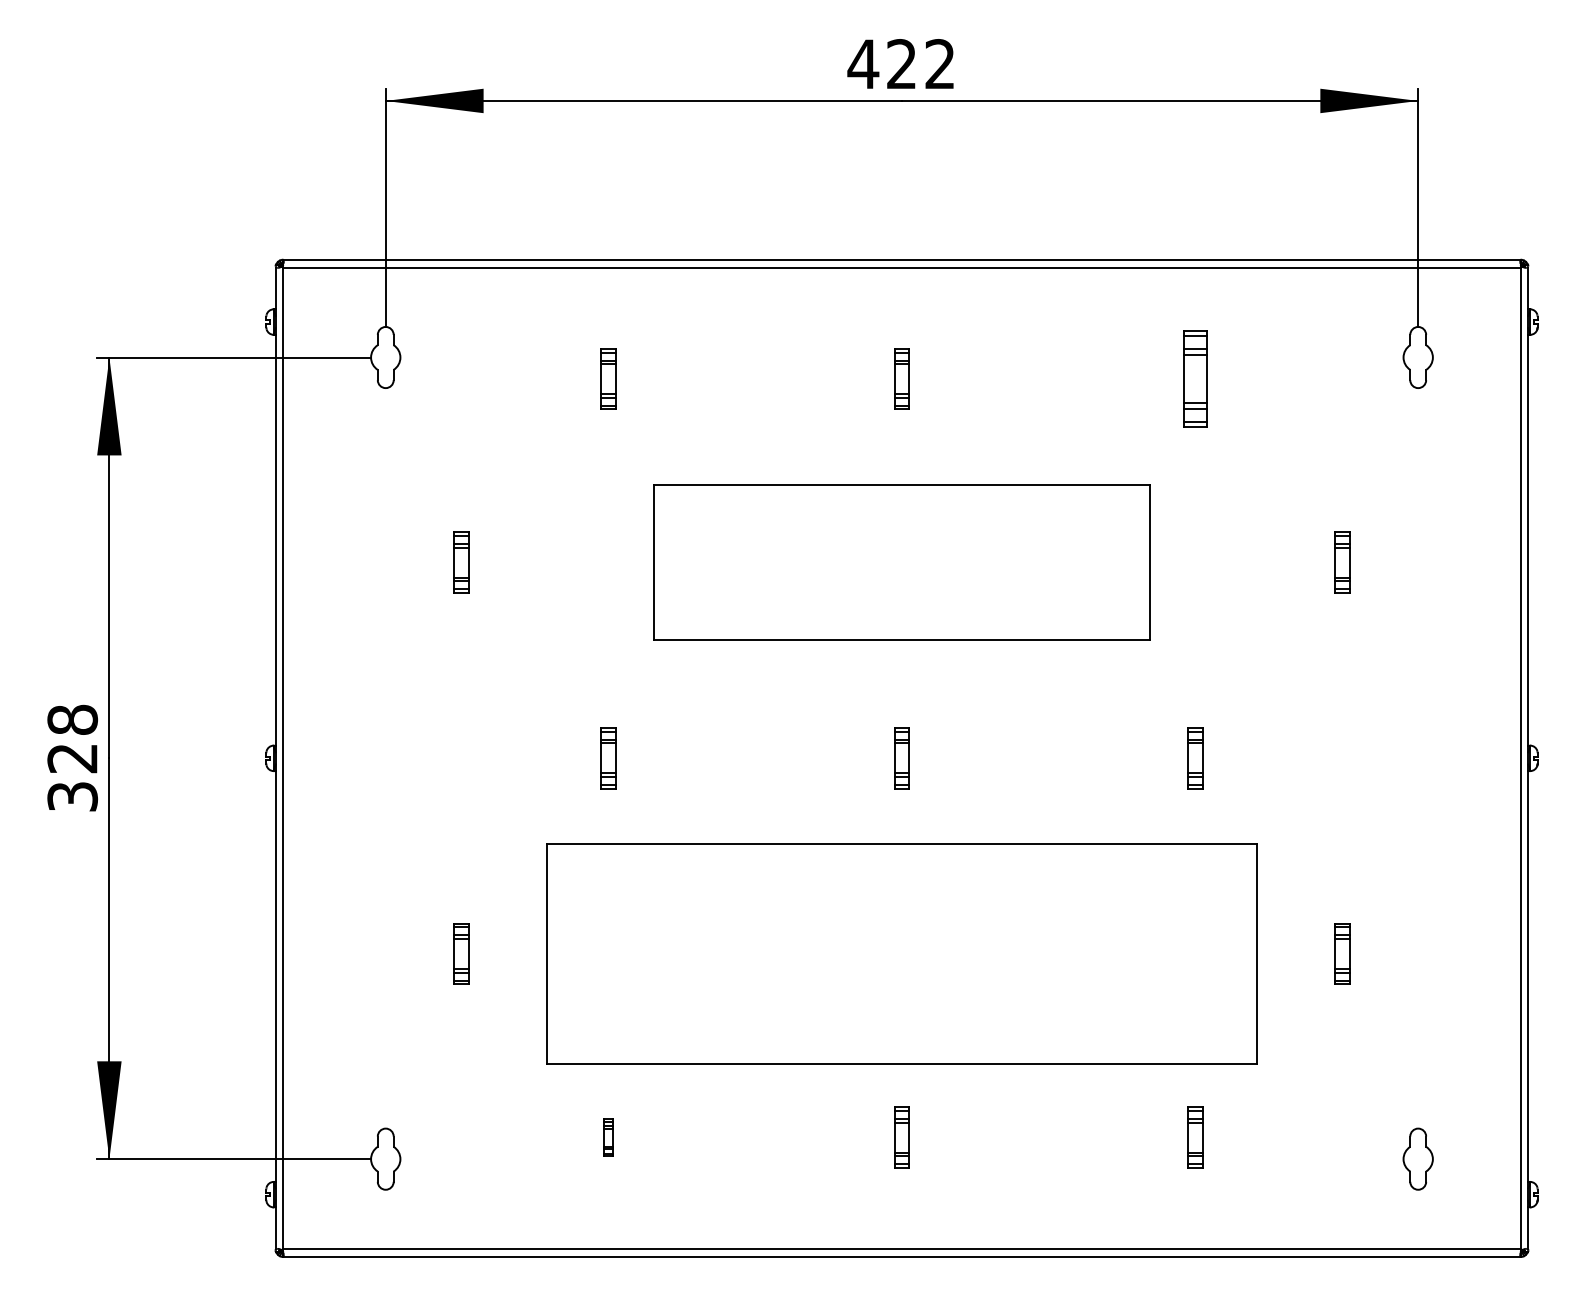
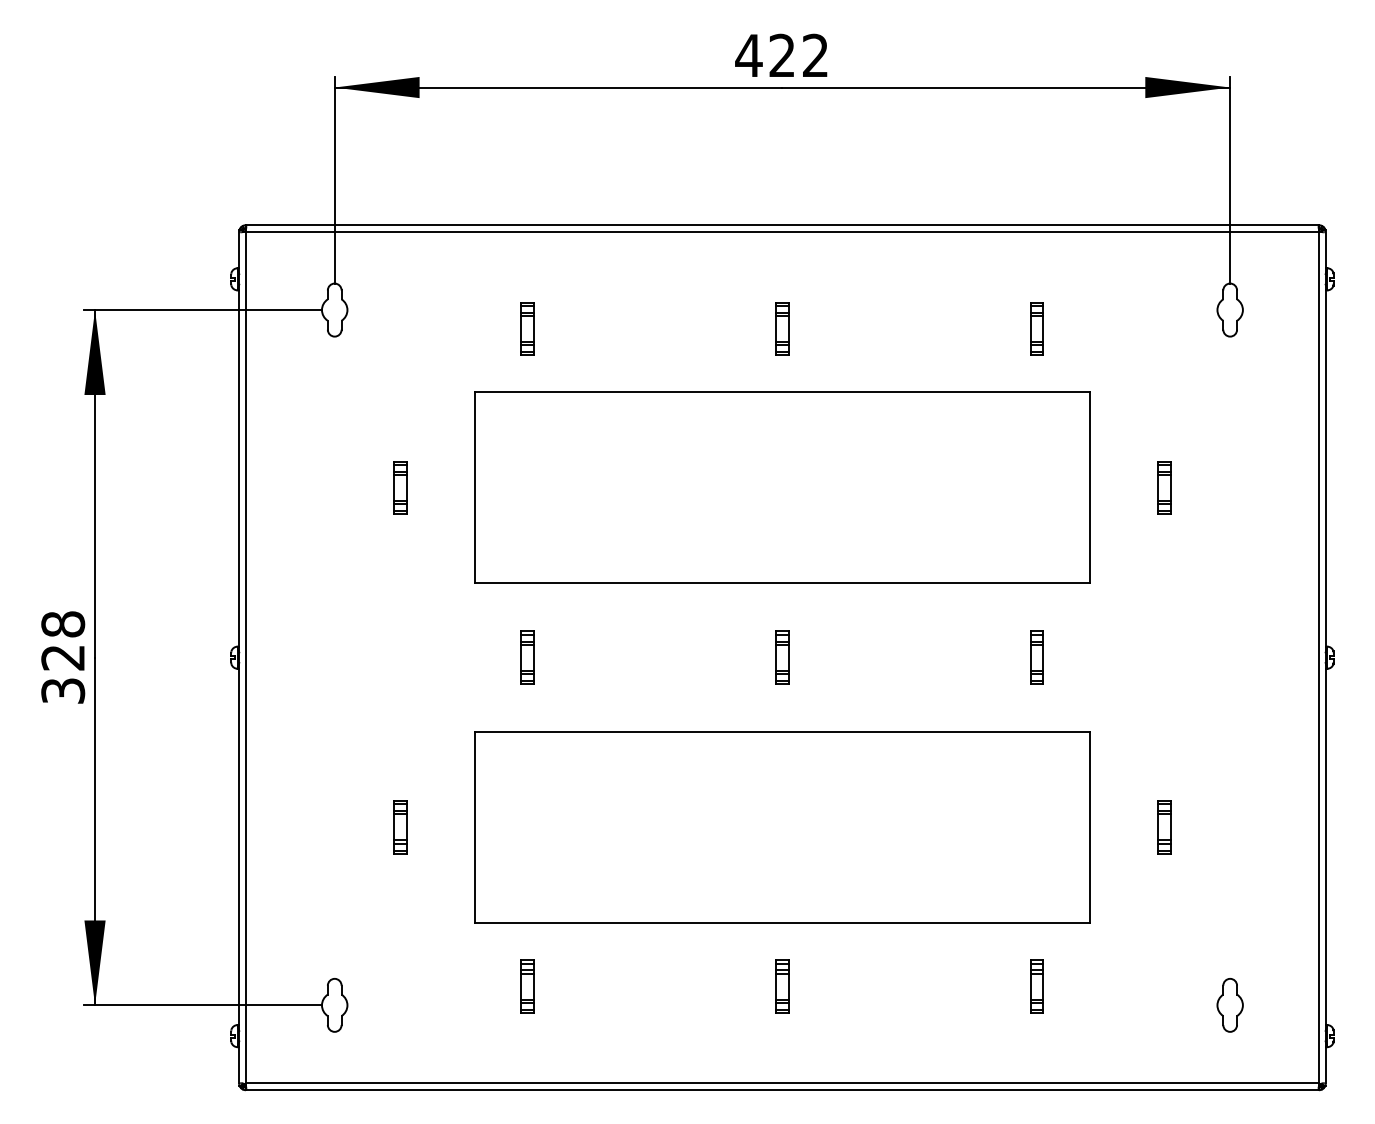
part: (1194, 378) -> (1036, 328), size x0.62
part: (902, 562) -> (782, 487), size x1.43
part: (608, 1137) -> (527, 986), size x1.67

